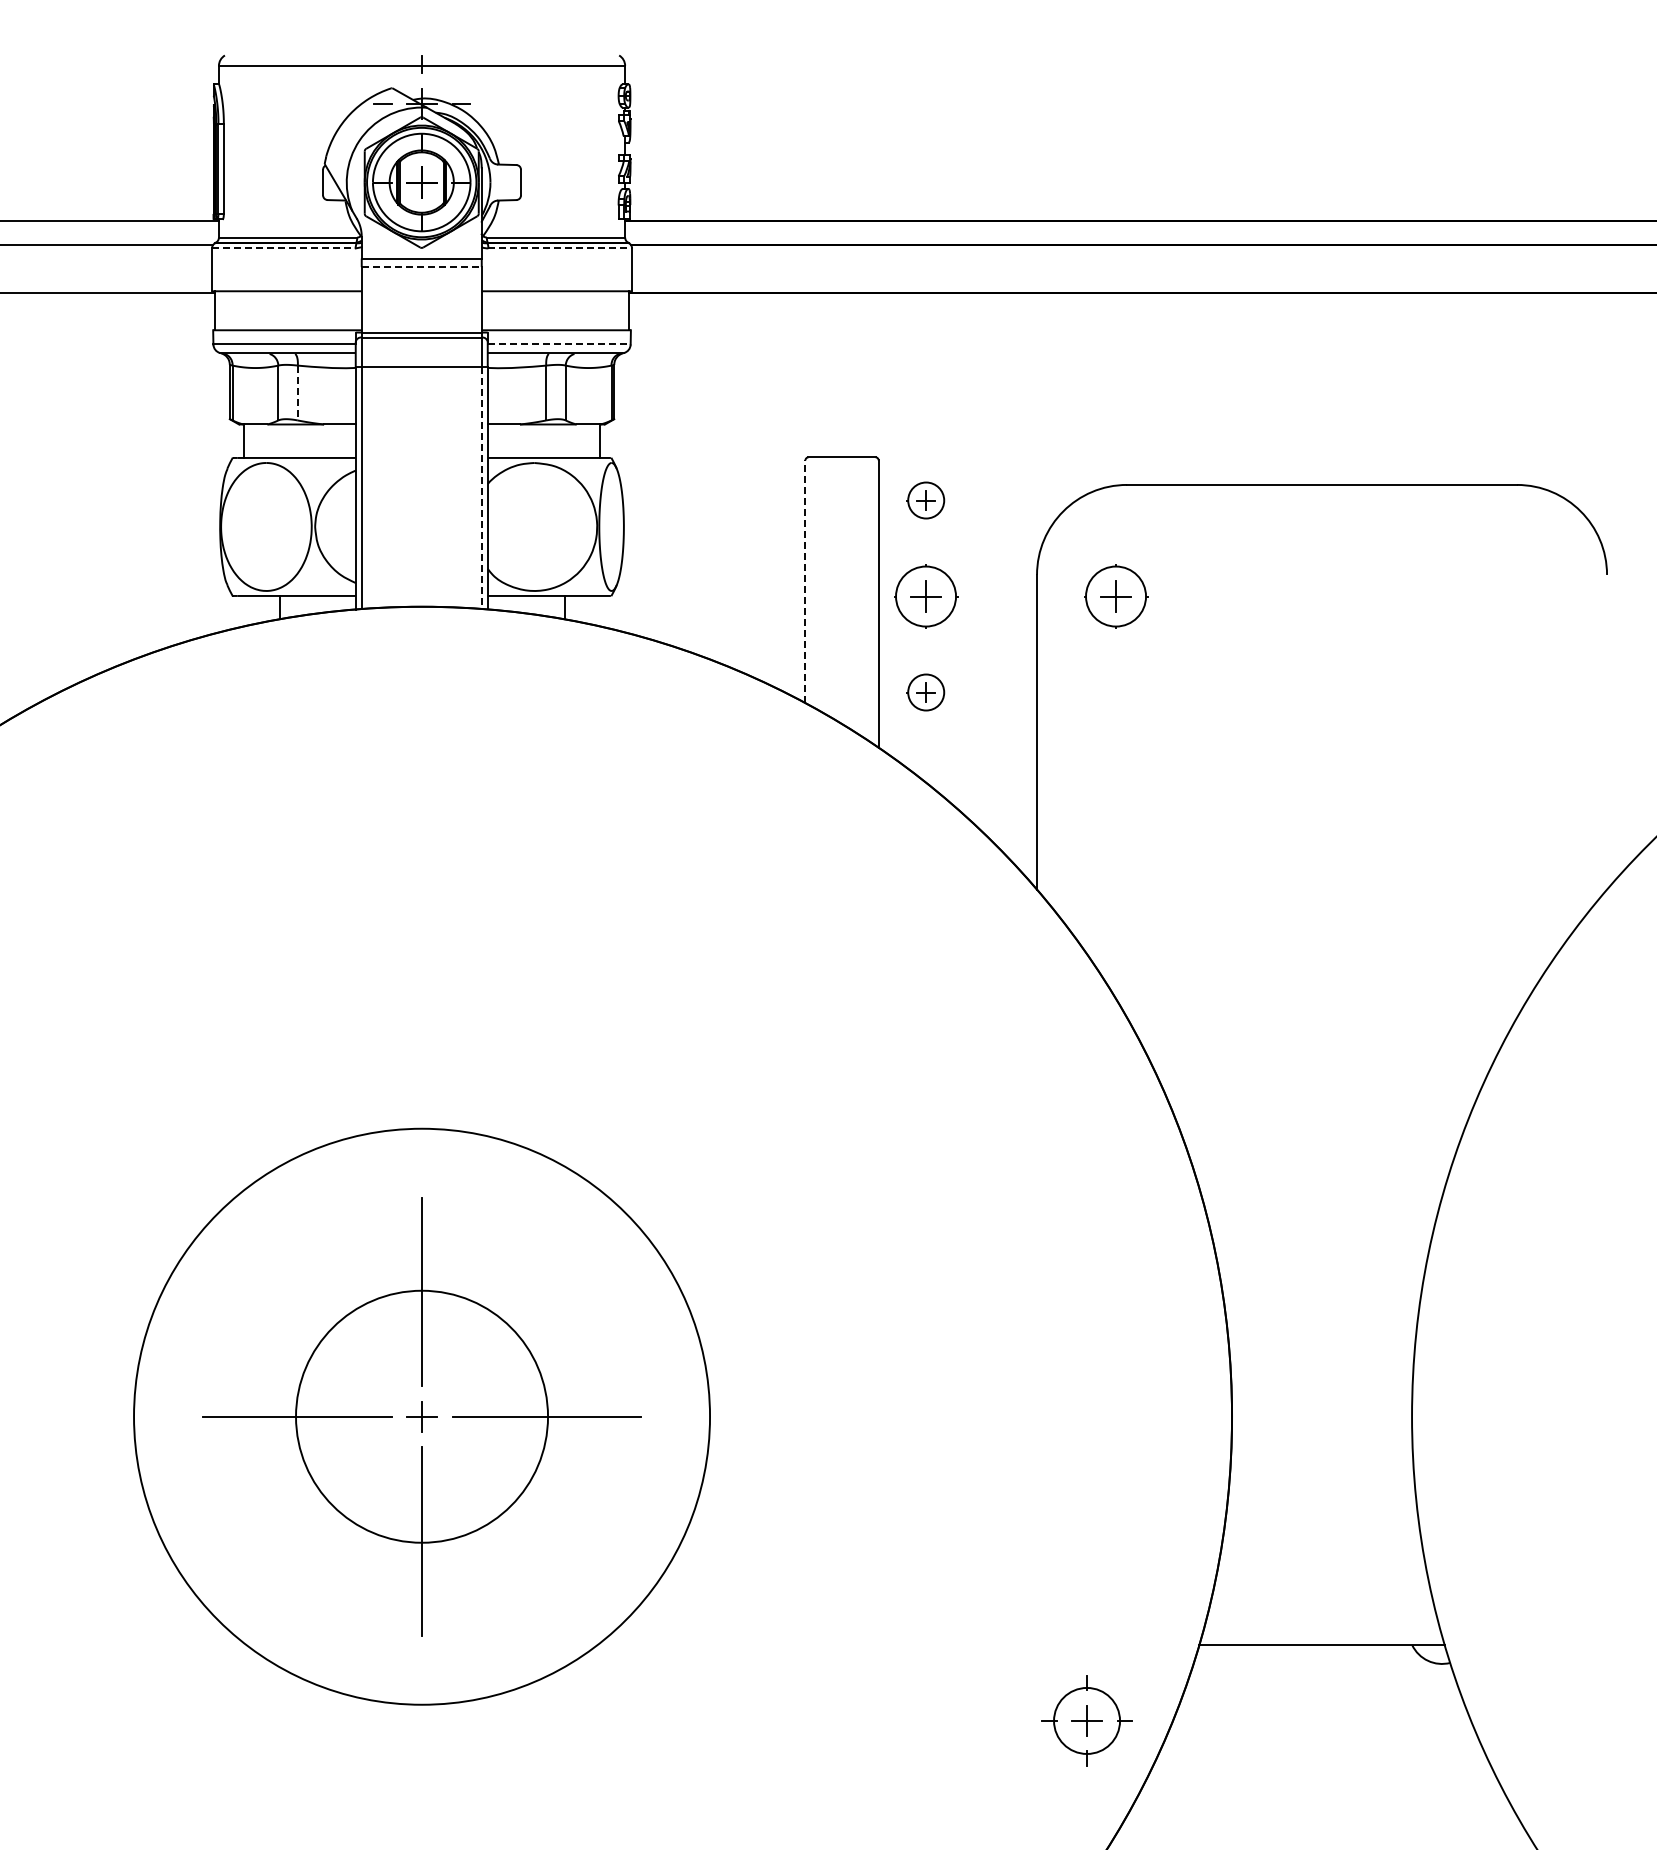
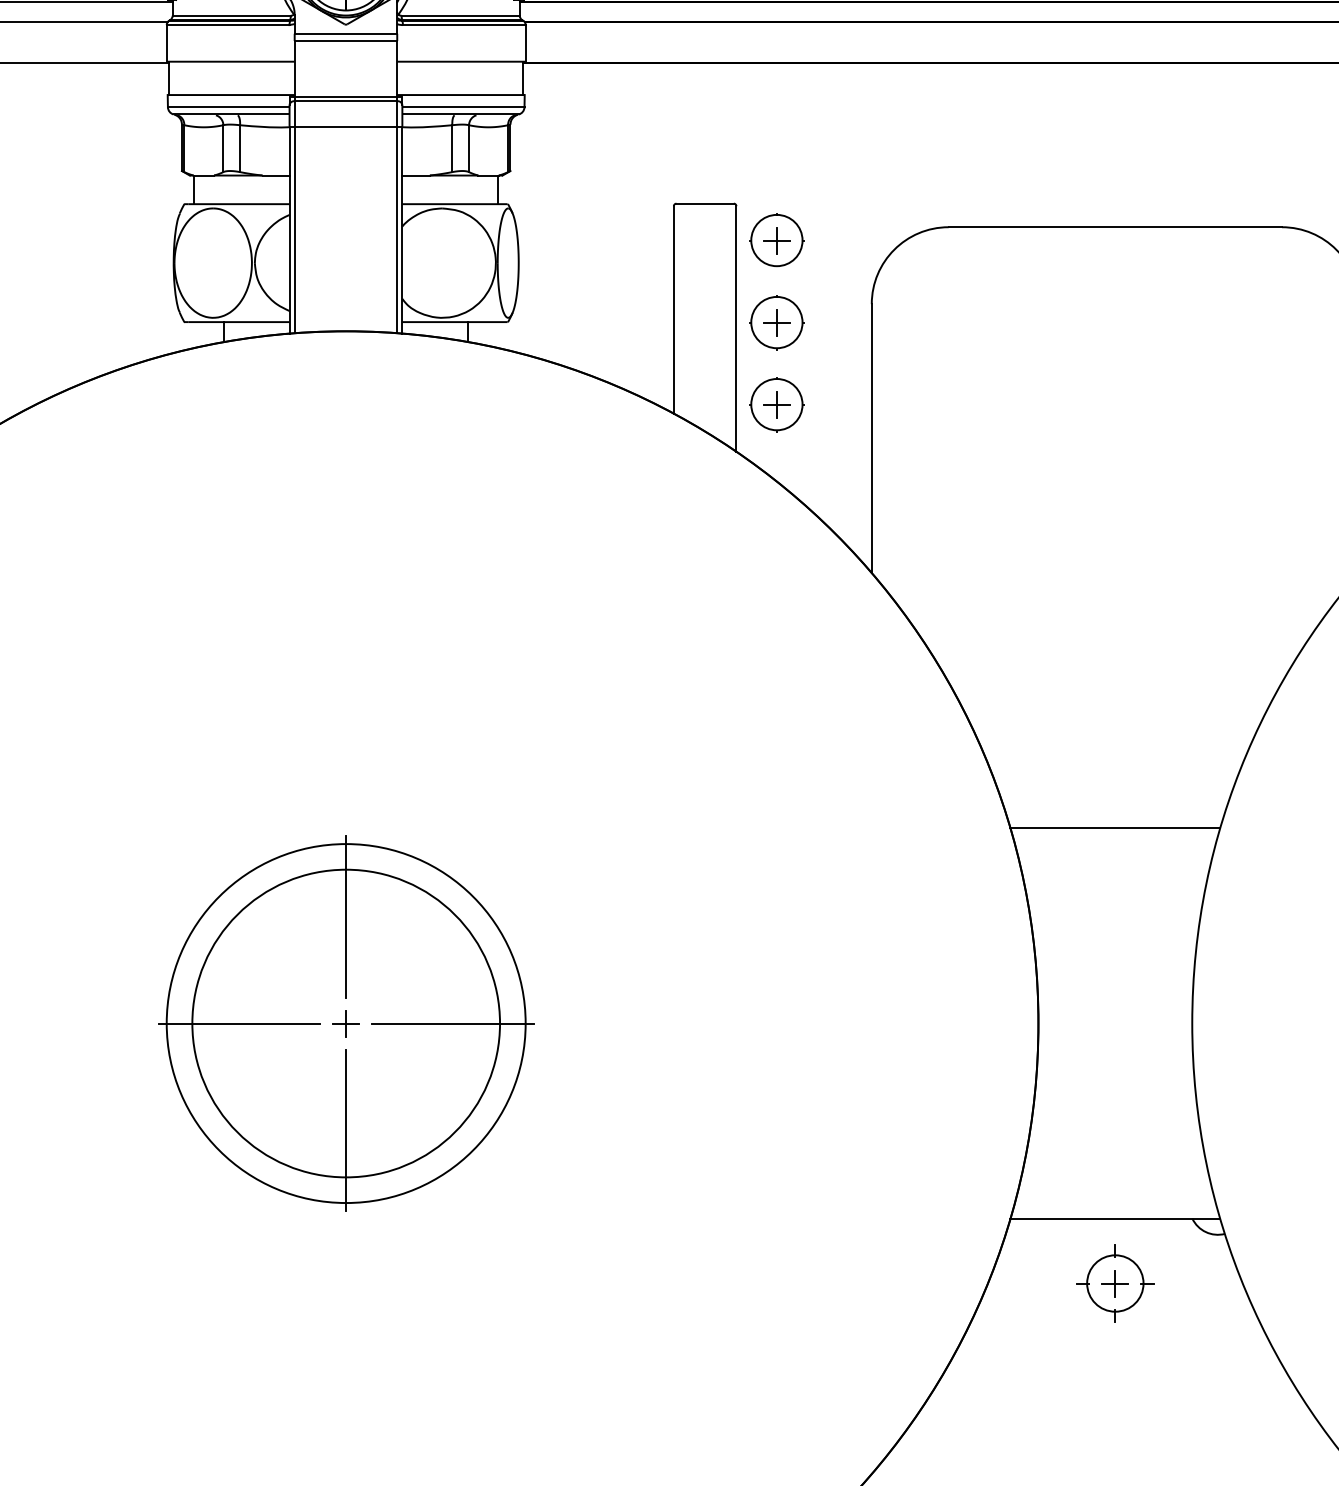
line: (283, 248) -> (227, 25), dashed -> solid
line: (560, 248) -> (464, 25), dashed -> solid
line: (422, 267) -> (346, 41), dashed -> solid
line: (559, 344) -> (463, 107), dashed -> solid
line: (297, 393) -> (239, 149), dashed -> solid
line: (481, 488) -> (397, 230), dashed -> solid
part: (926, 500) -> (777, 240), size x1.67
line: (805, 581) -> (673, 309), dashed -> solid
part: (1116, 596) -> (939, 322), removed
part: (926, 692) -> (777, 404), size x1.67
line: (1321, 1188) -> (1114, 828), added
circle: (422, 1416) -> (346, 1023), size x0.62
circle: (422, 1416) -> (346, 1023), size x1.67
part: (1086, 1720) -> (1114, 1283), moved

